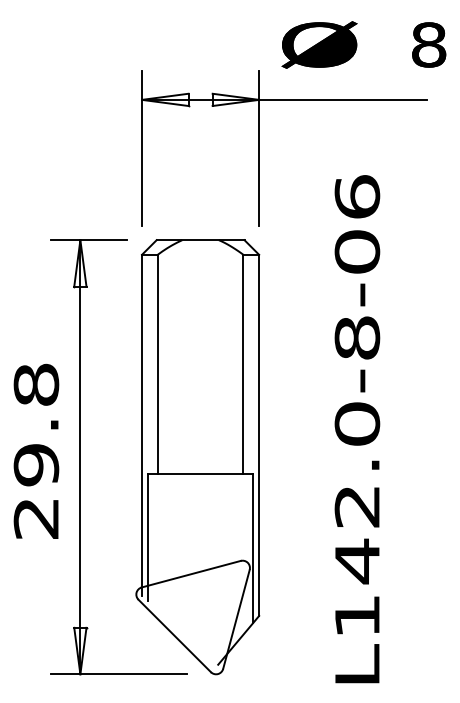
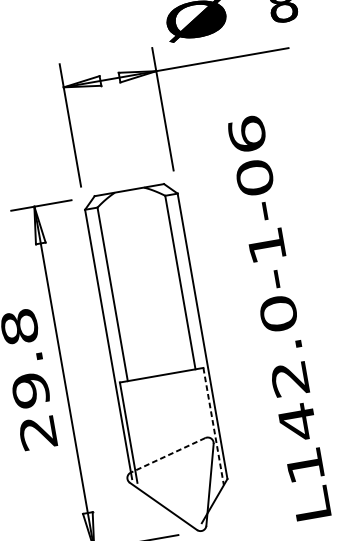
text: (357, 337) -> (266, 245), L142.0-8-06 -> L142.0-1-06
line: (253, 549) -> (213, 427), solid -> dashed
line: (190, 574) -> (167, 455), solid -> dashed

